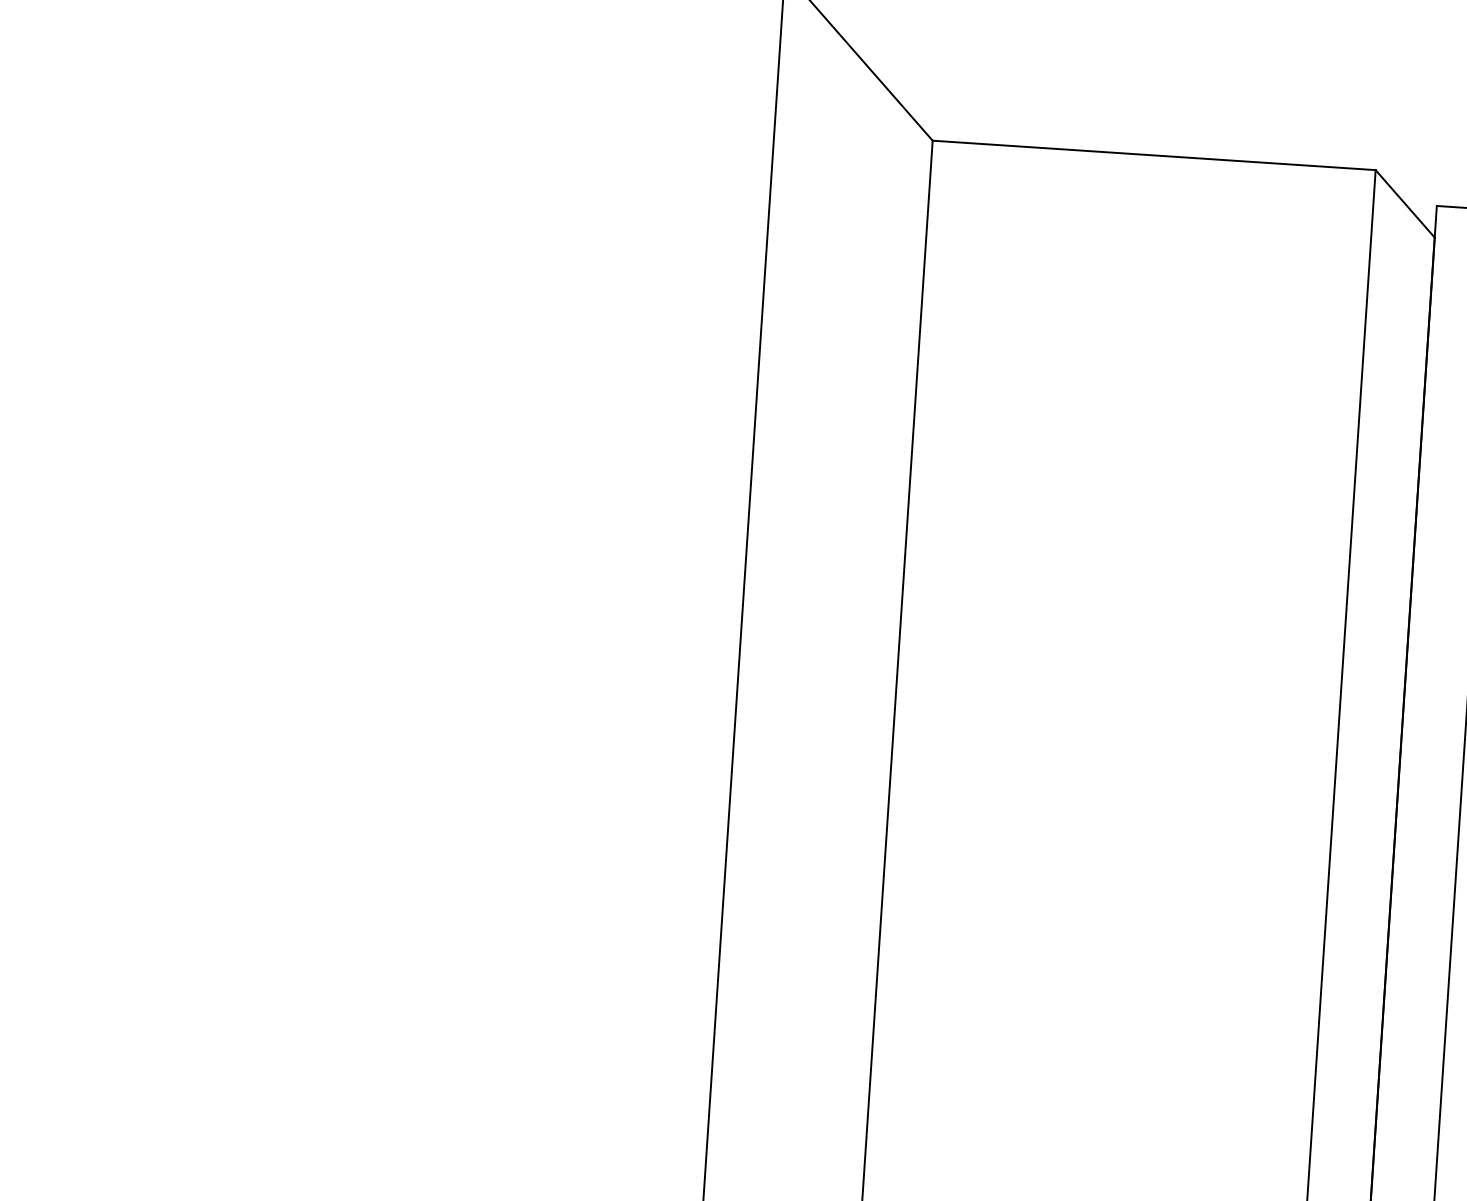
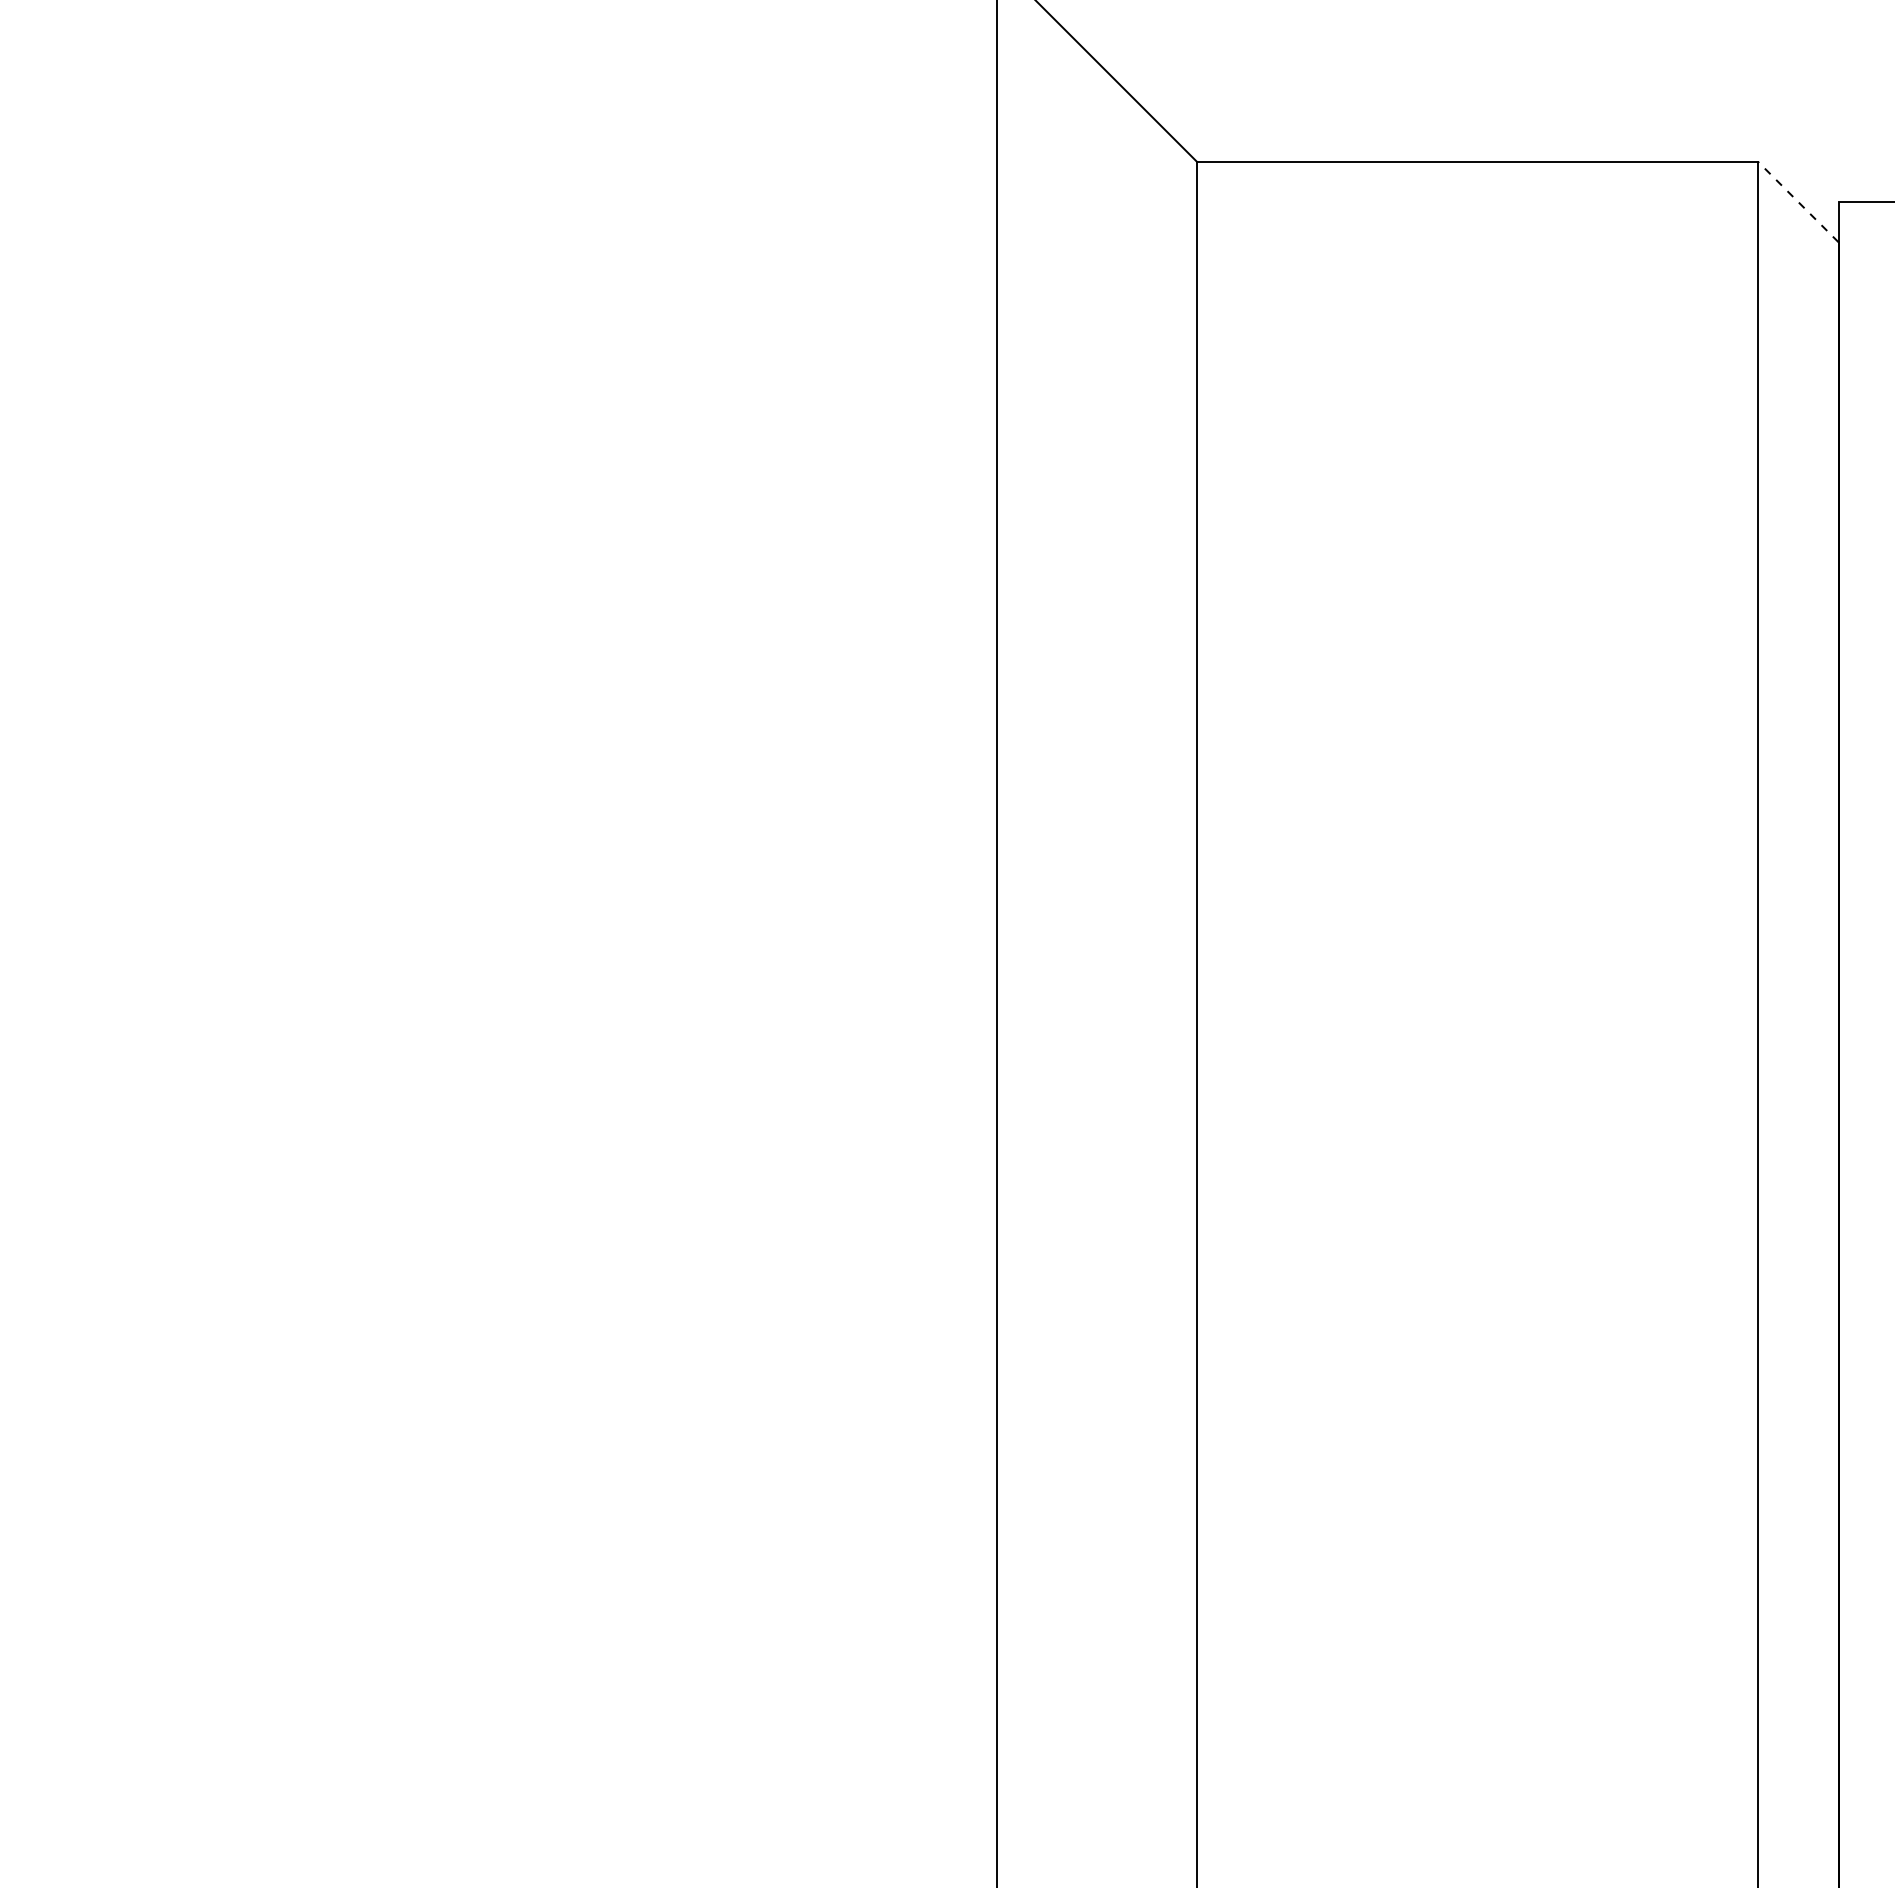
line: (1405, 204) -> (1798, 202), solid -> dashed

